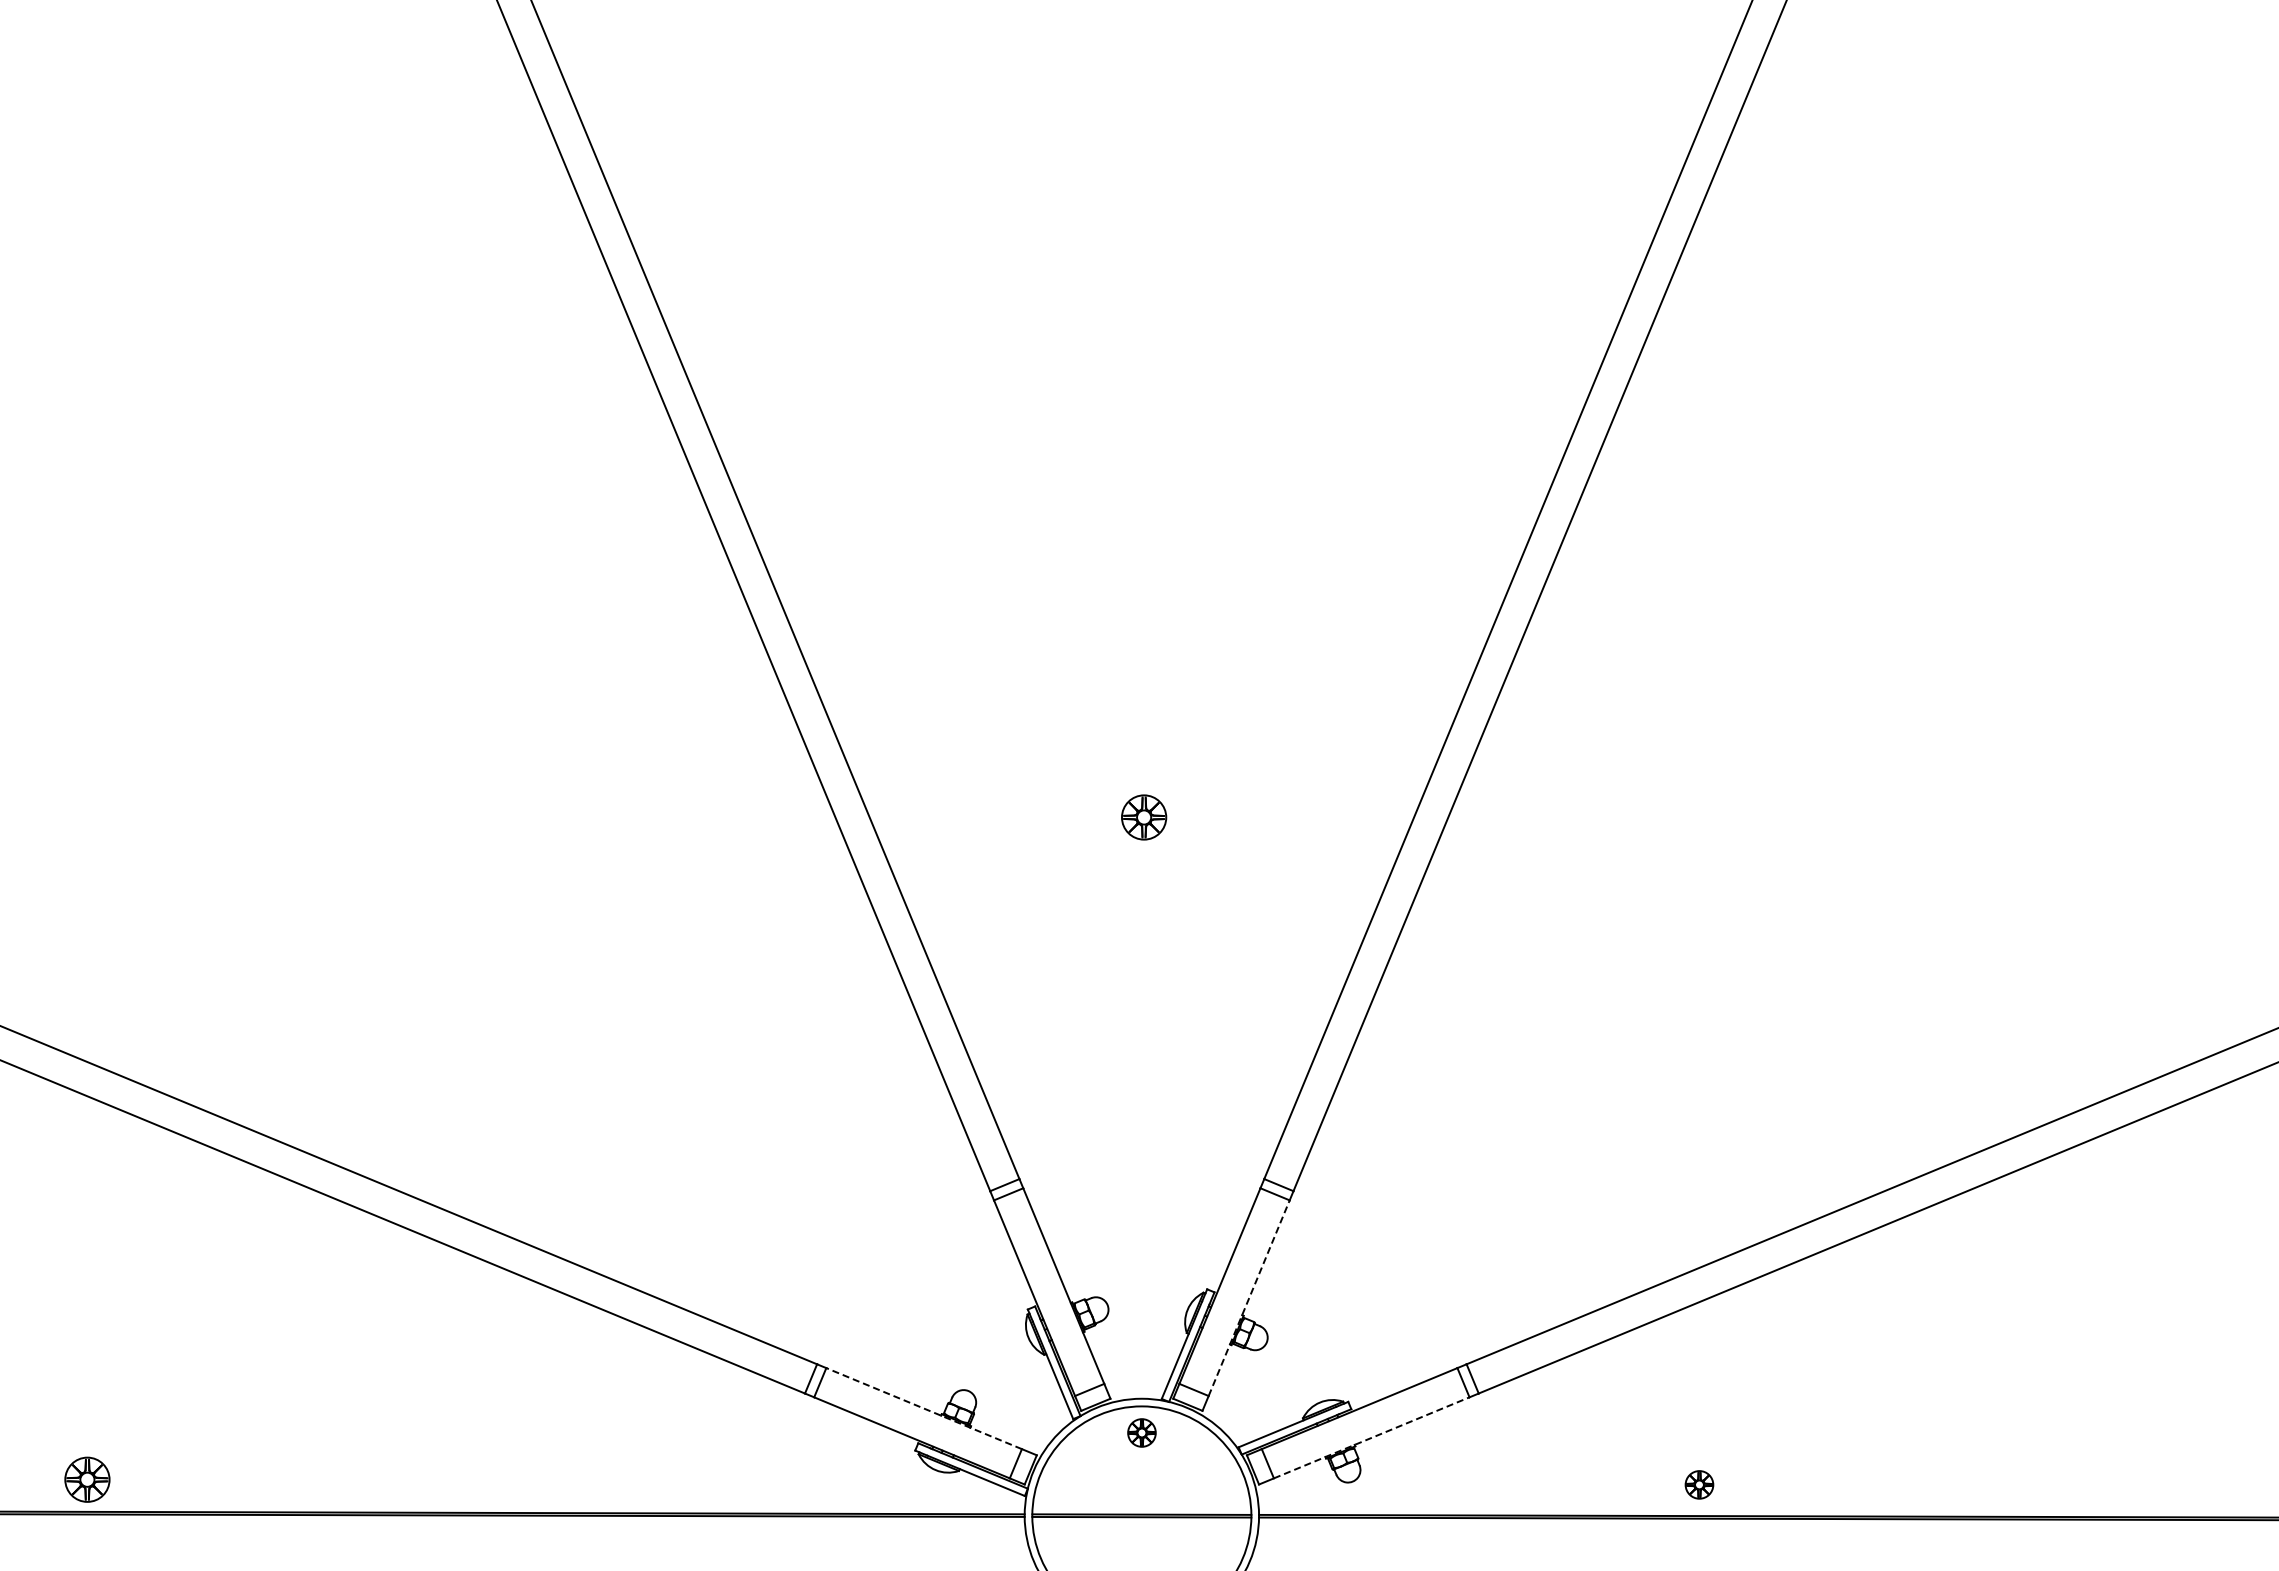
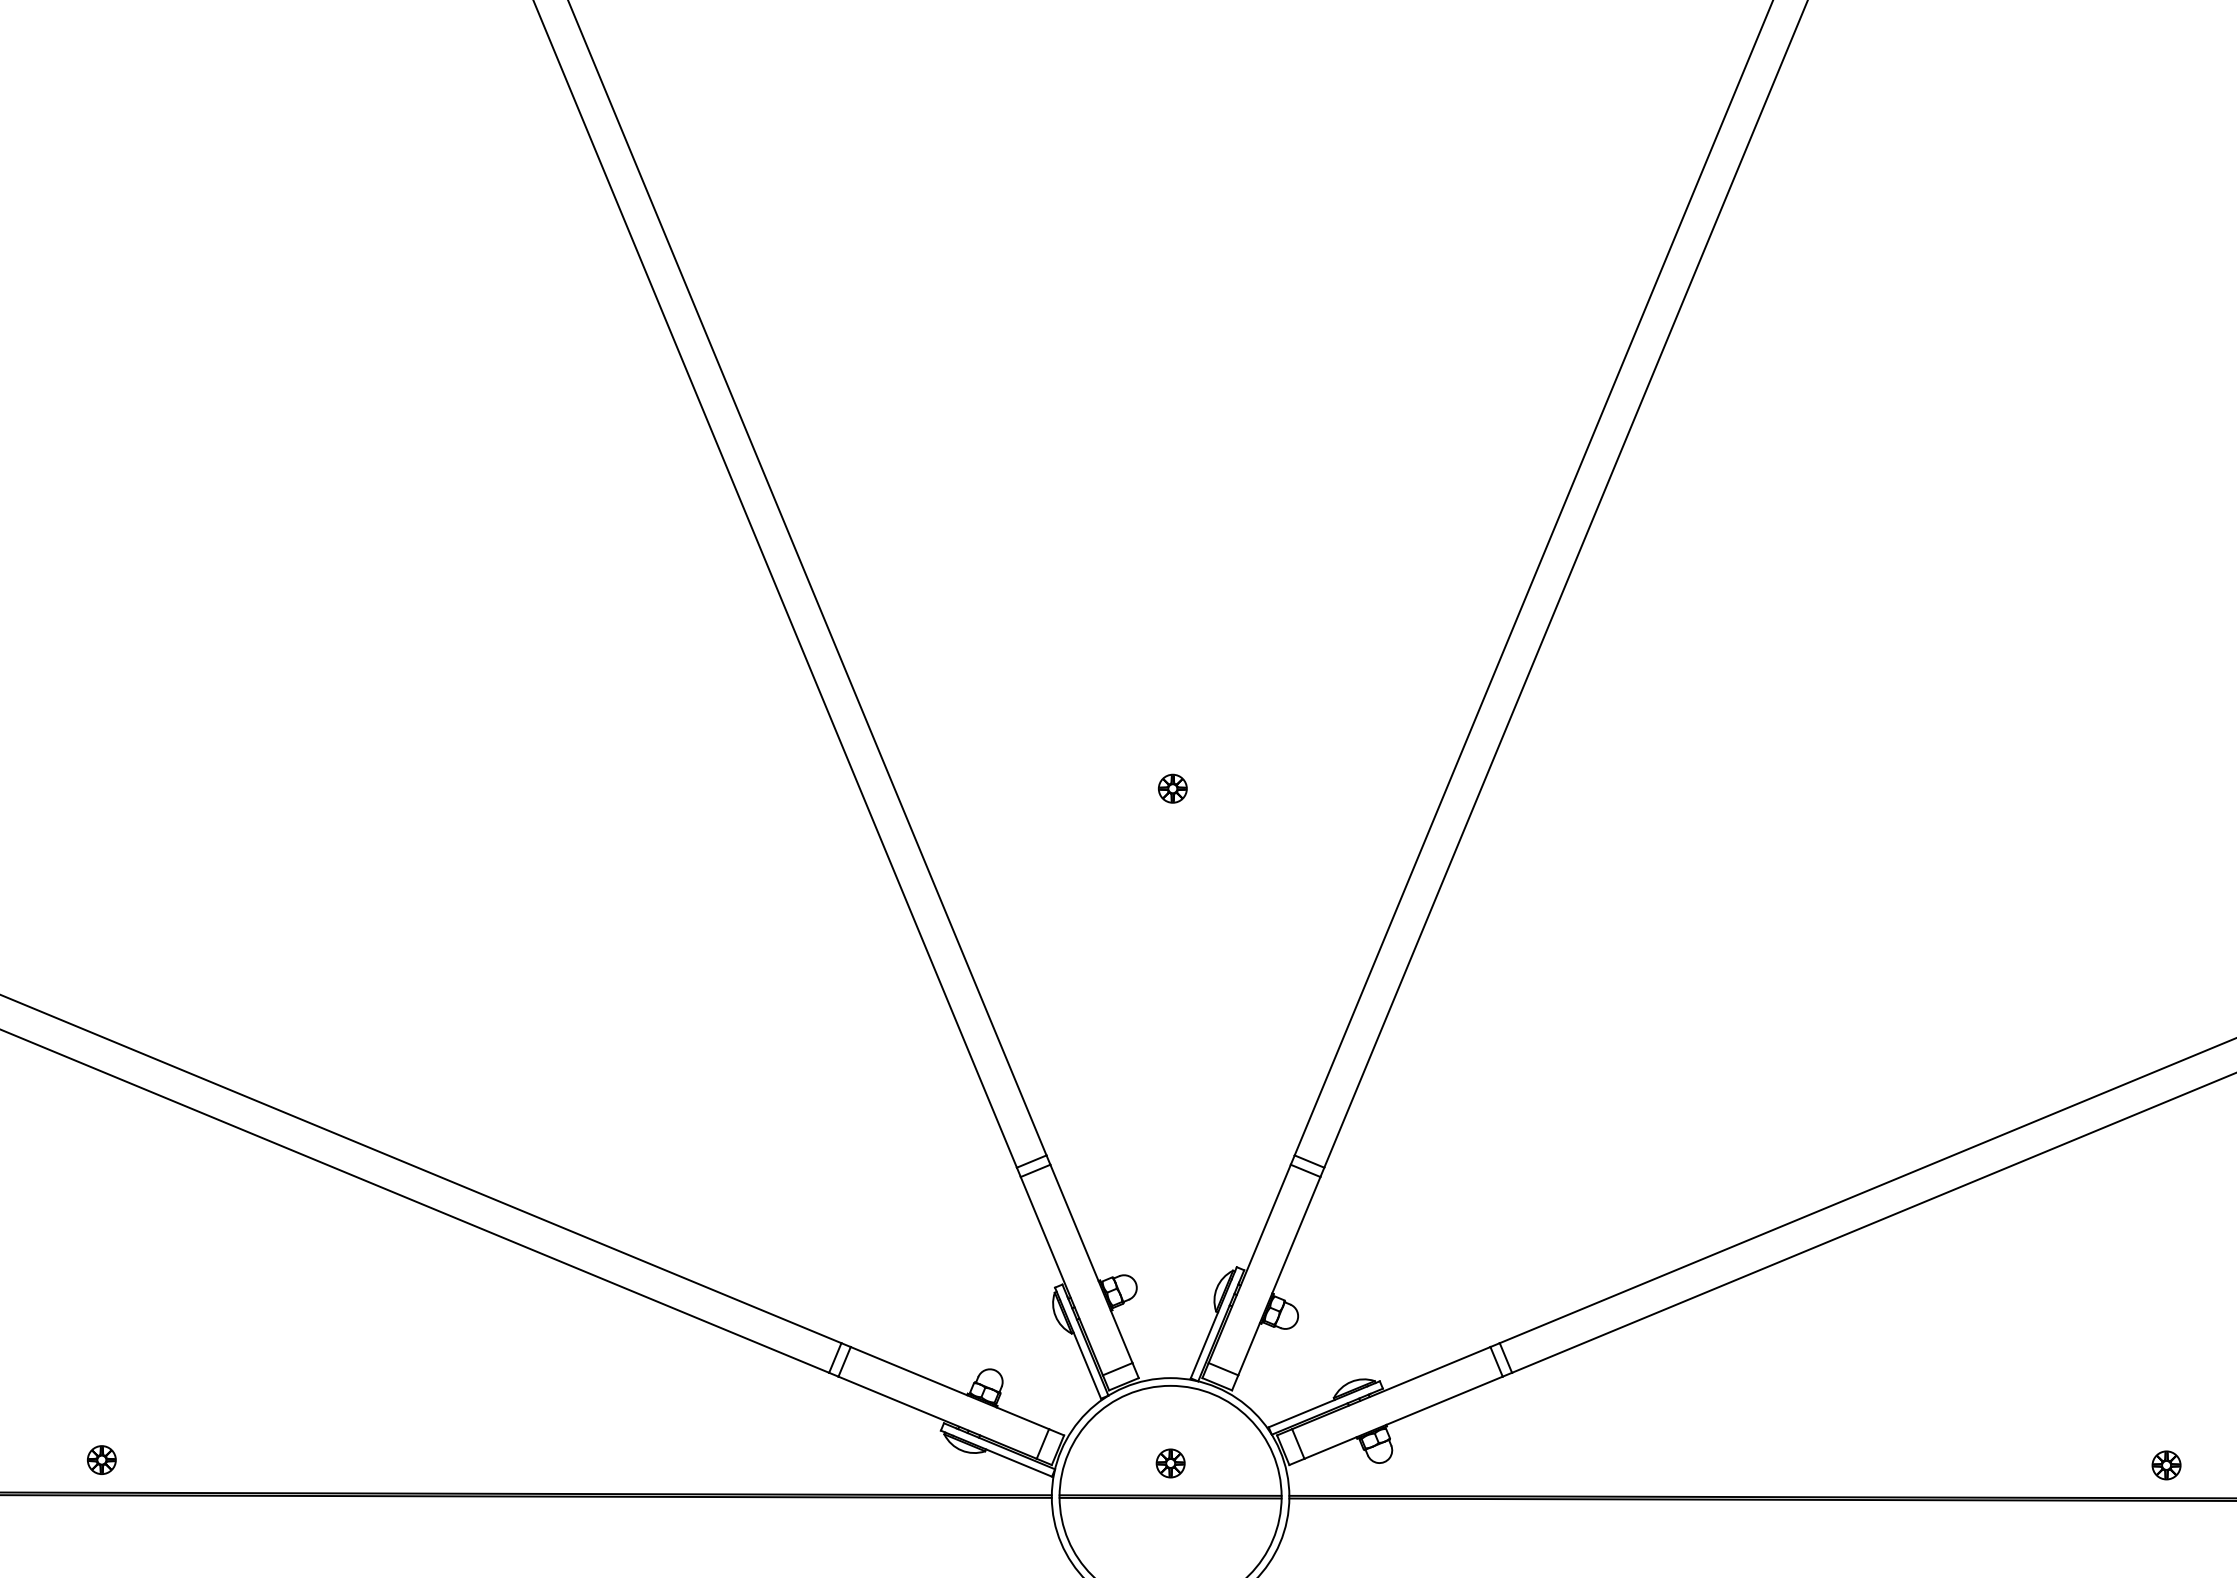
part: (1143, 816) -> (1172, 787), size x0.62
line: (1249, 1298) -> (1279, 1276), dashed -> solid
line: (924, 1408) -> (950, 1387), dashed -> solid
part: (1141, 1432) -> (1170, 1462), moved
line: (1371, 1437) -> (1403, 1417), dashed -> solid
part: (87, 1479) -> (101, 1459), size x0.62
part: (1699, 1484) -> (2166, 1465), moved

